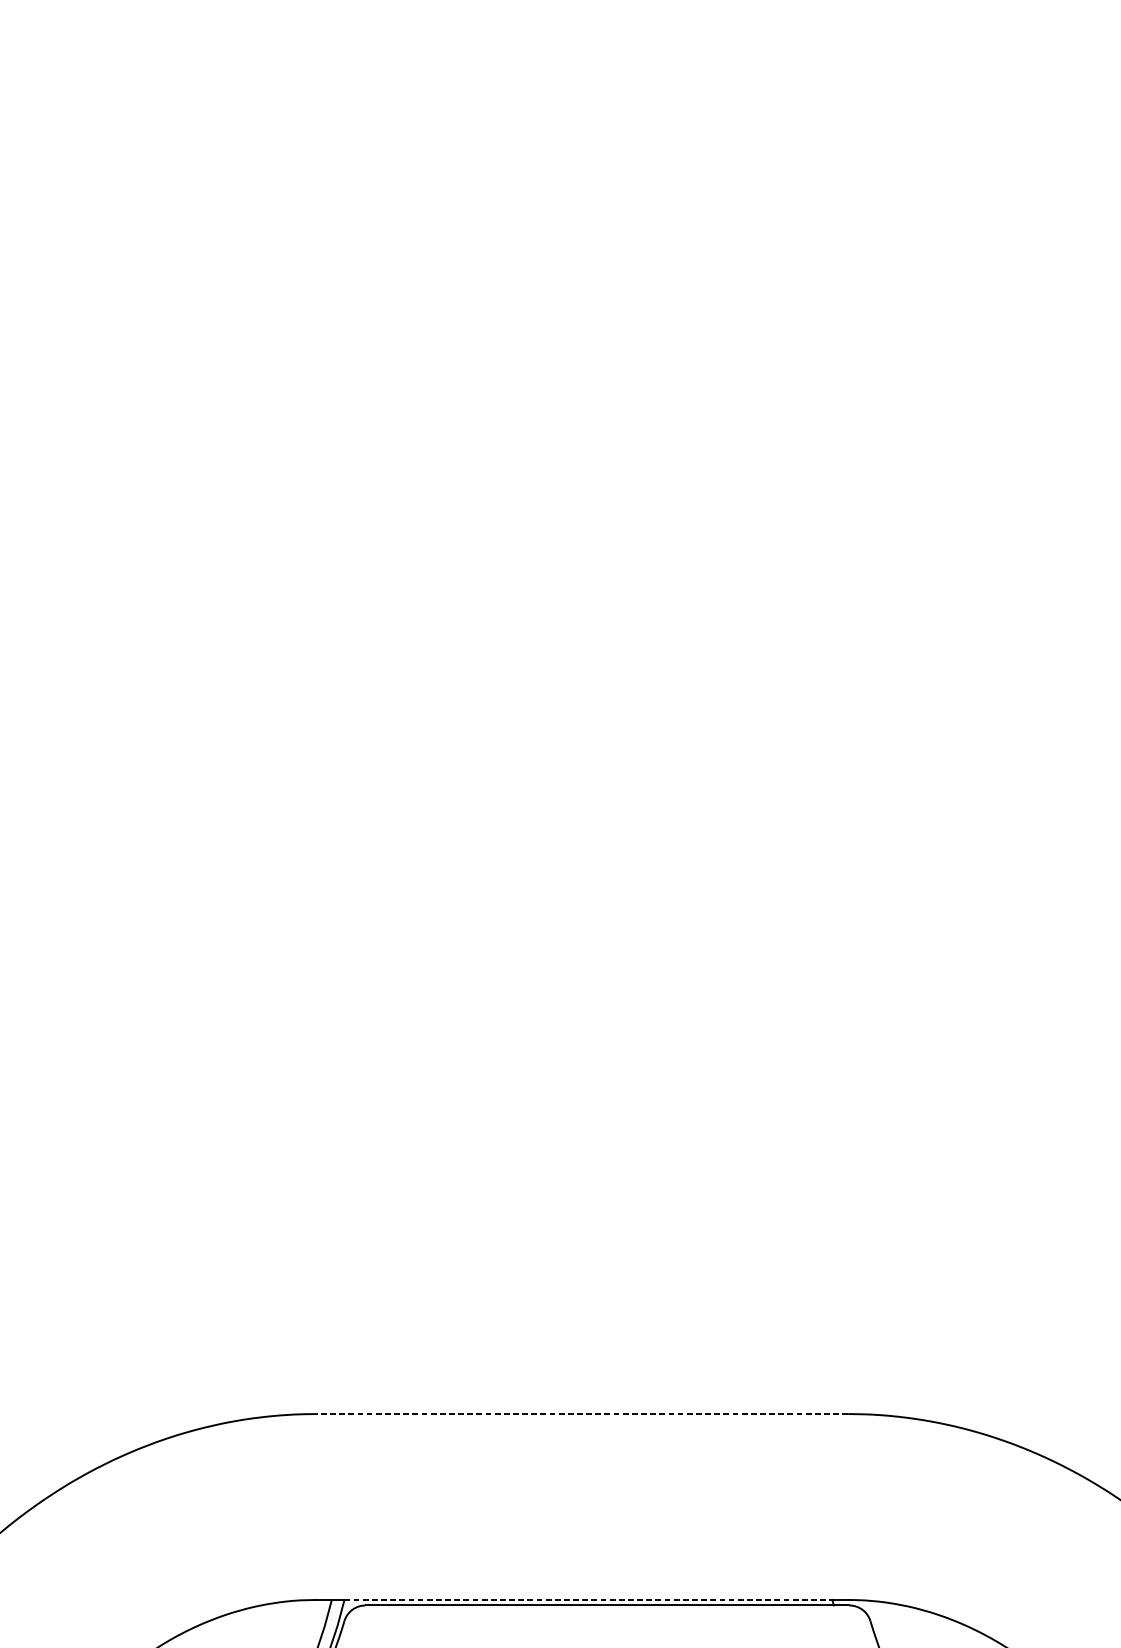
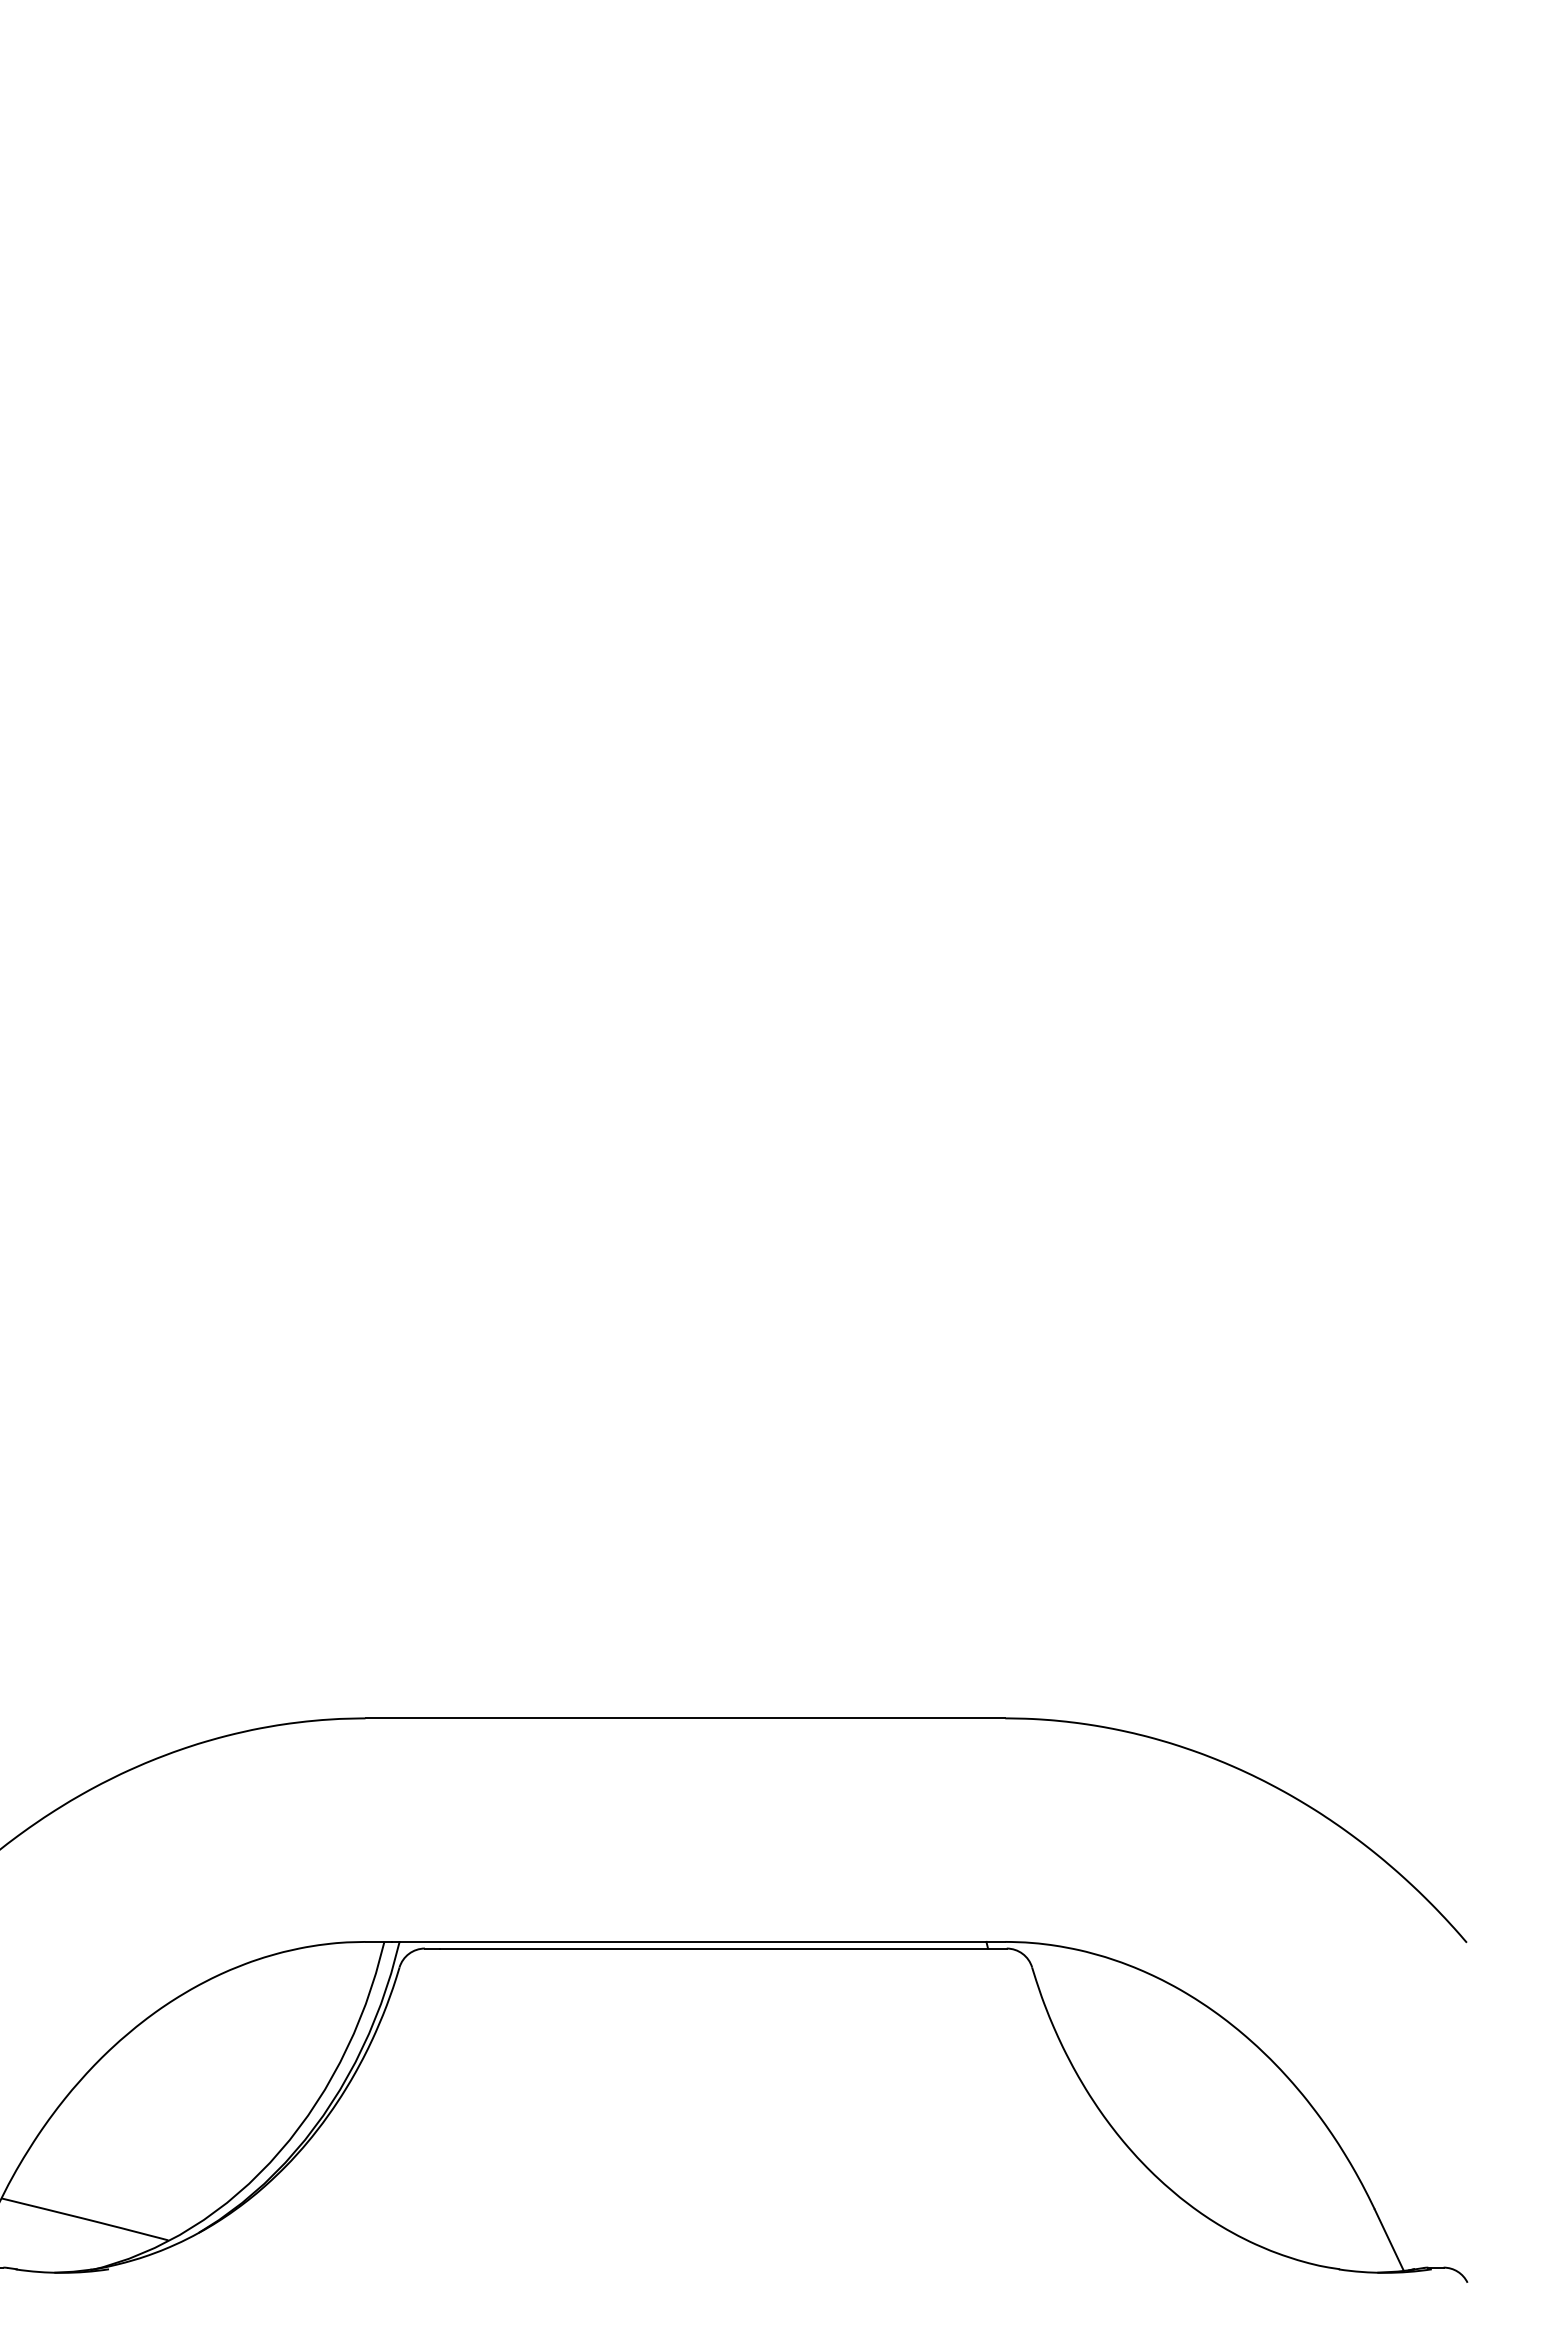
line: (582, 1414) -> (685, 1718), dashed -> solid
line: (588, 1599) -> (693, 1941), dashed -> solid

